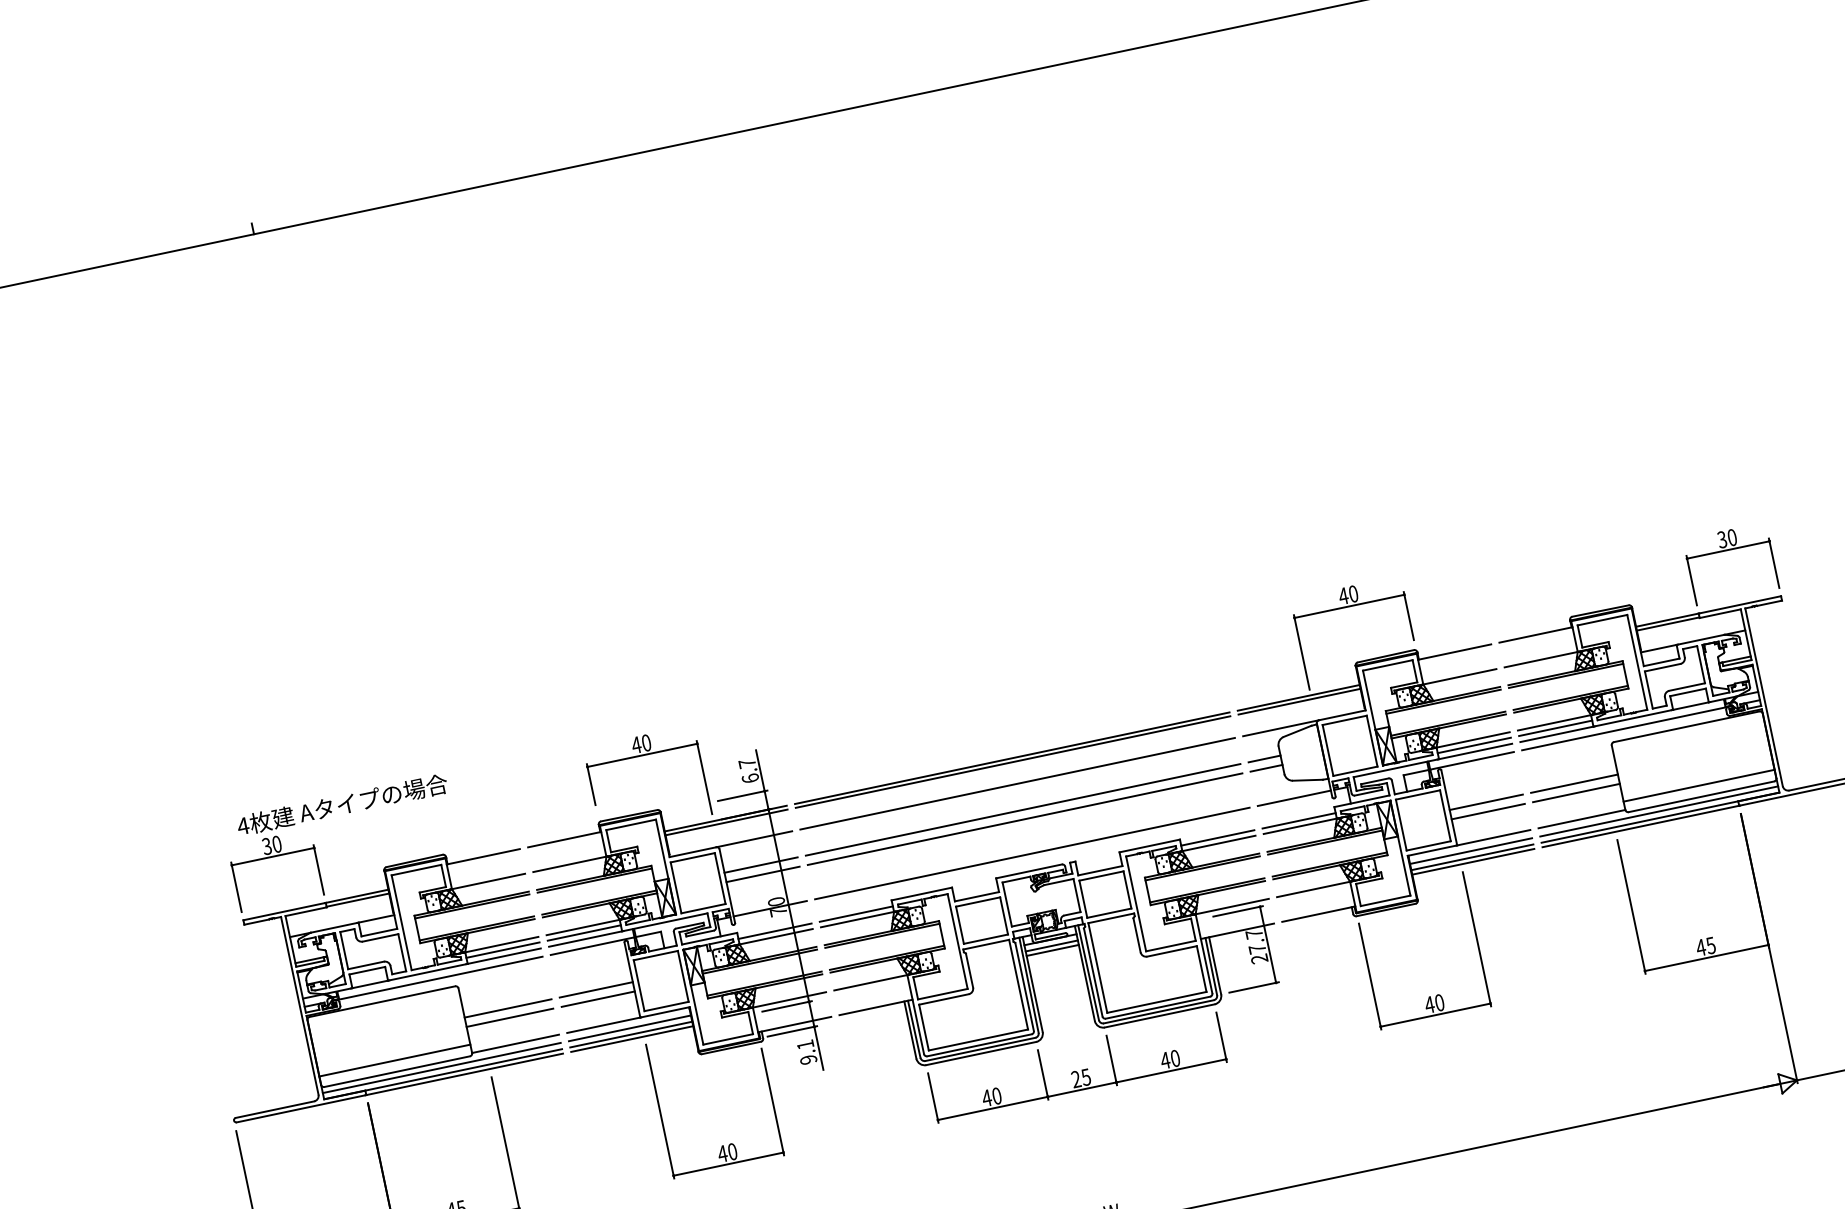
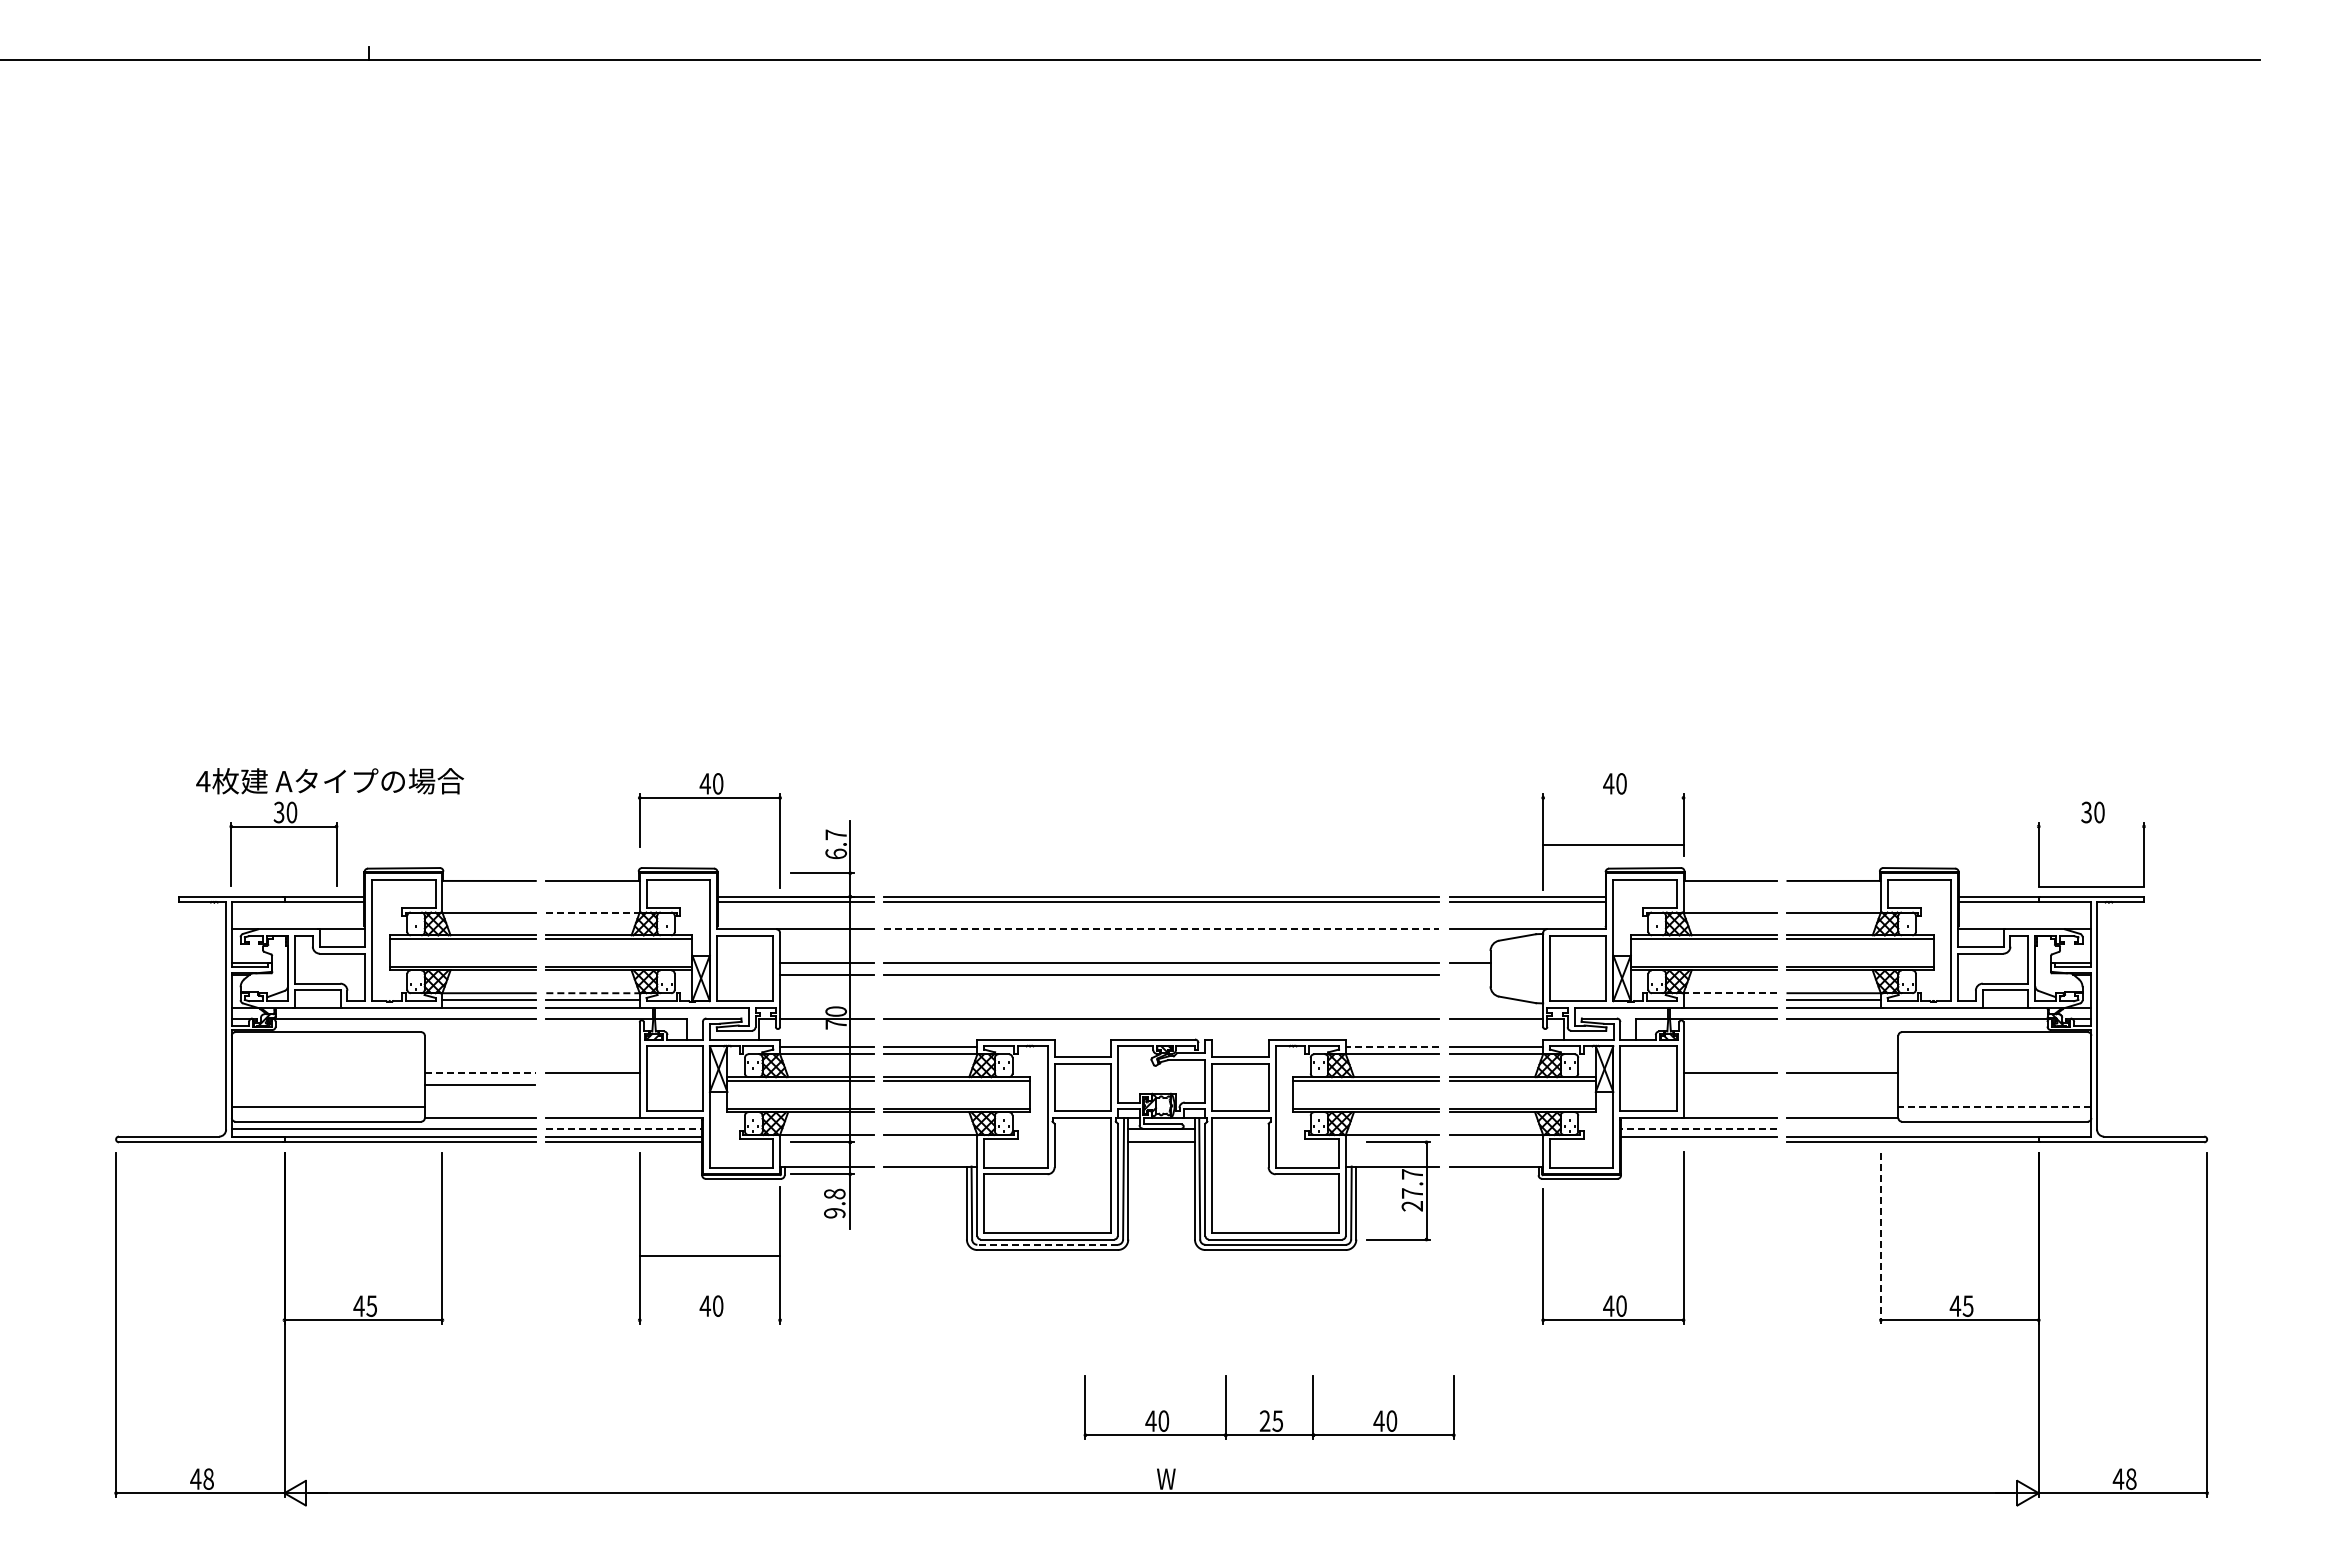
line: (1728, 549) -> (2091, 886), moved
line: (1349, 606) -> (1613, 844), moved
line: (1473, 740) -> (1730, 993), solid -> dashed
line: (1473, 745) -> (1729, 1000), removed
line: (1266, 768) -> (1469, 974), removed
line: (1017, 783) -> (1161, 929), solid -> dashed
line: (1698, 785) -> (1994, 1107), solid -> dashed
line: (1576, 792) -> (1842, 1084), removed
line: (1487, 811) -> (1729, 1084), removed
line: (1659, 811) -> (1939, 1128), removed
line: (1217, 838) -> (1392, 1047), solid -> dashed
line: (1471, 850) -> (1699, 1128), solid -> dashed
part: (272, 857) -> (283, 827), moved
line: (1472, 862) -> (1698, 1142), removed
line: (570, 864) -> (593, 912), solid -> dashed
line: (1631, 907) -> (1880, 1238), solid -> dashed
line: (583, 927) -> (593, 993), solid -> dashed
line: (1051, 945) -> (1161, 1136), removed
line: (597, 999) -> (592, 1084), removed
line: (508, 1008) -> (480, 1072), solid -> dashed
line: (630, 1028) -> (624, 1128), solid -> dashed
text: (805, 1044) -> (834, 1193), 9.1 -> 9.8
line: (980, 1049) -> (1047, 1244), solid -> dashed
part: (1077, 1067) -> (1269, 1407), moved
line: (728, 1164) -> (709, 1256), moved

